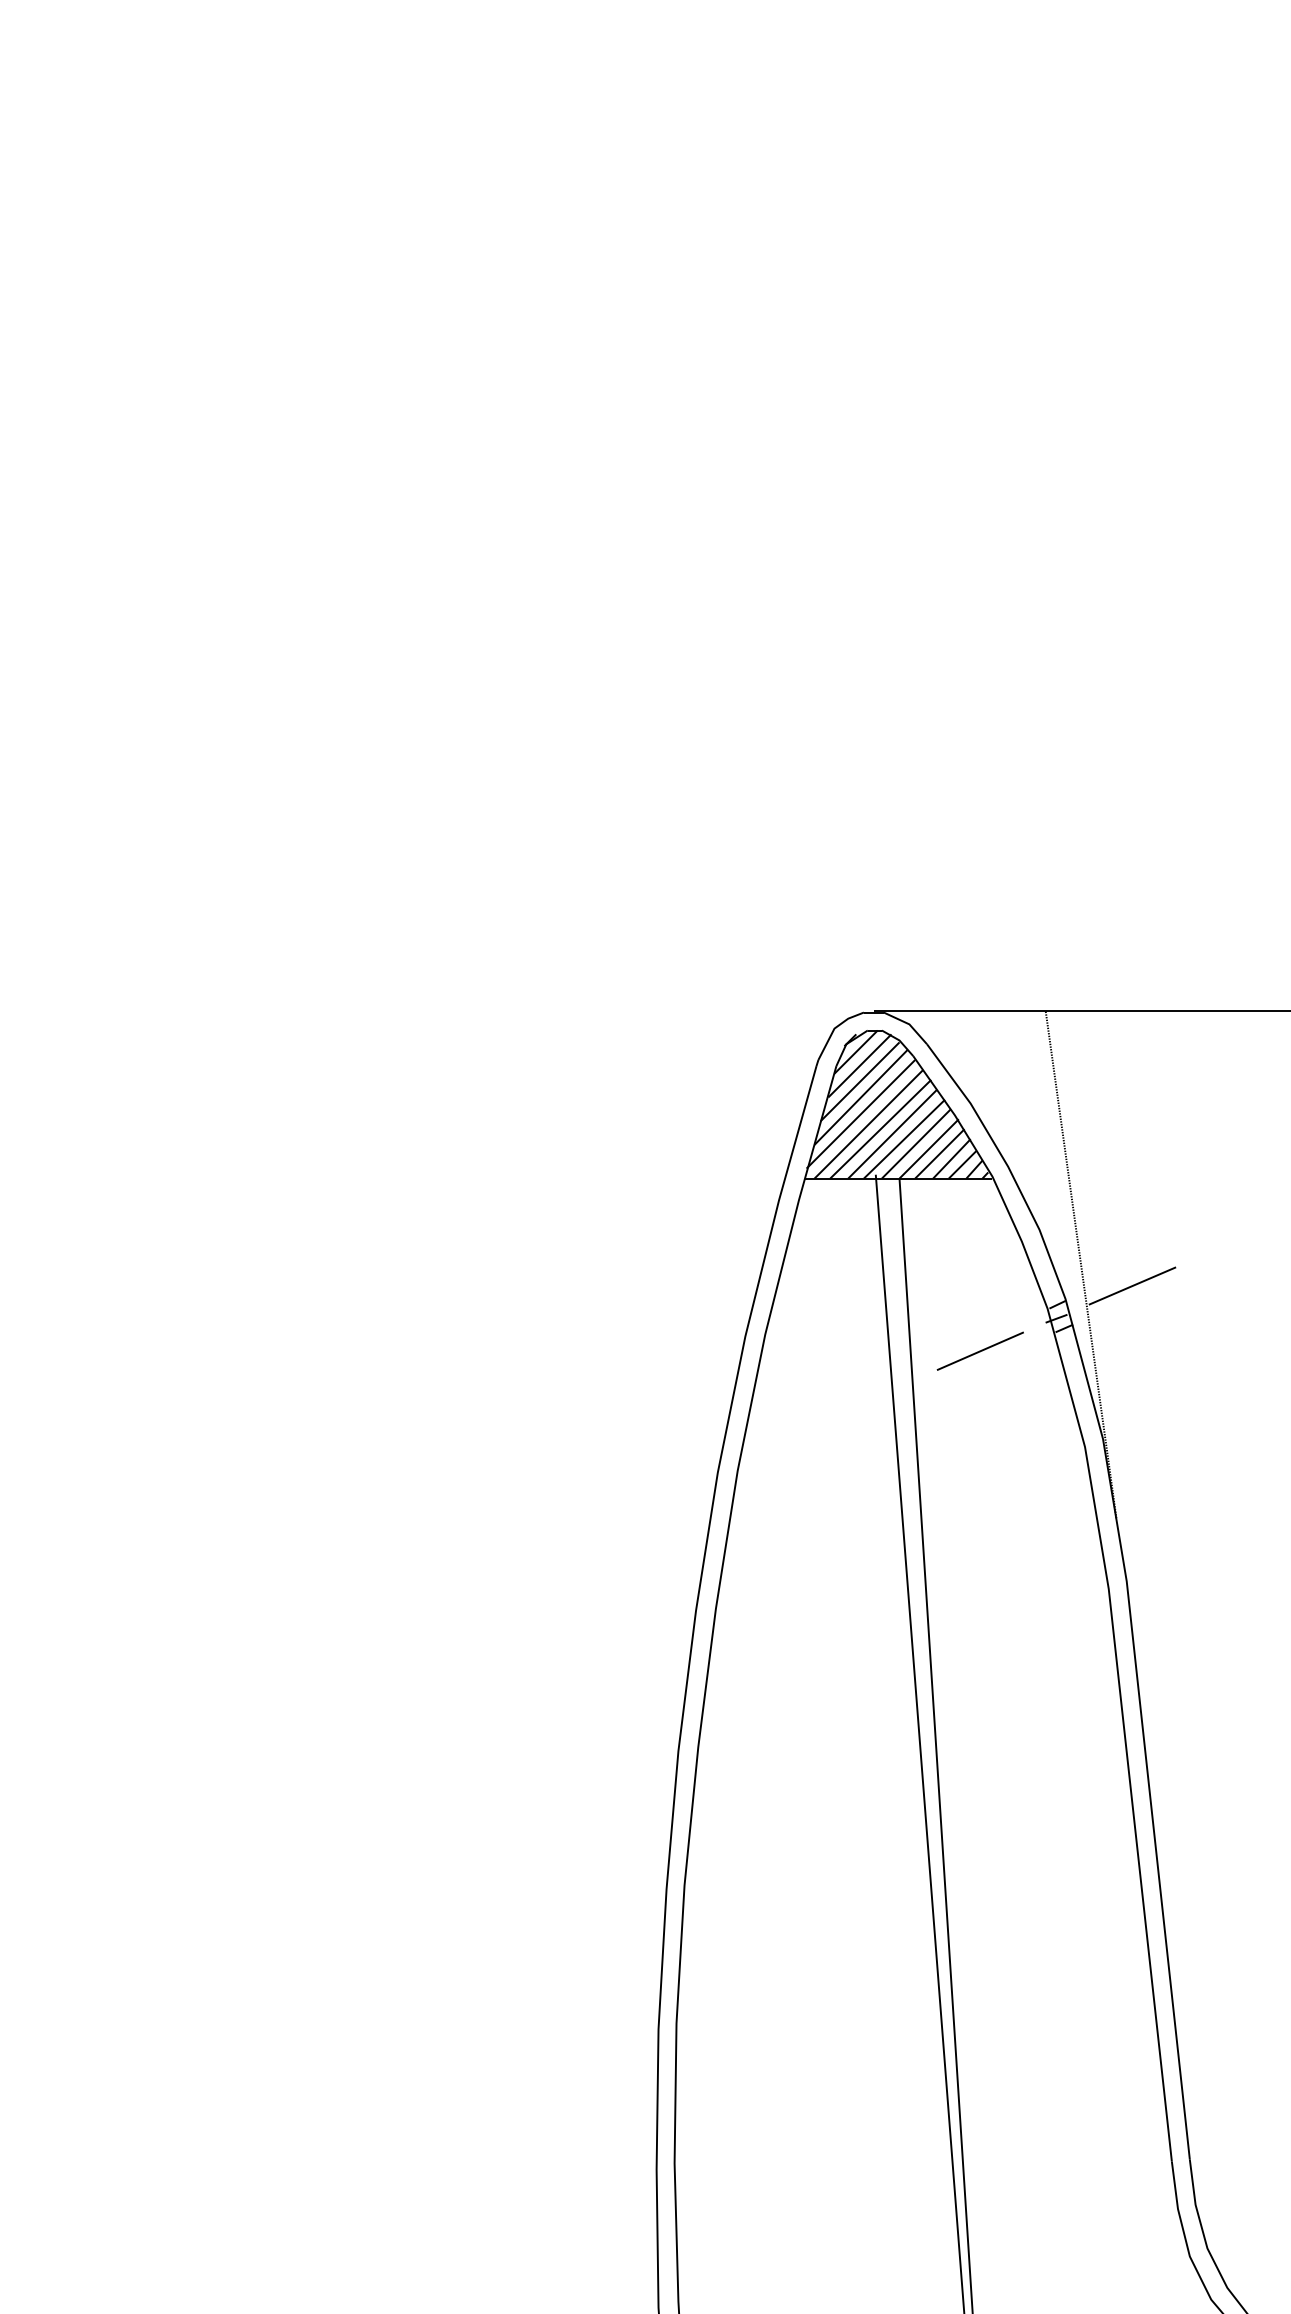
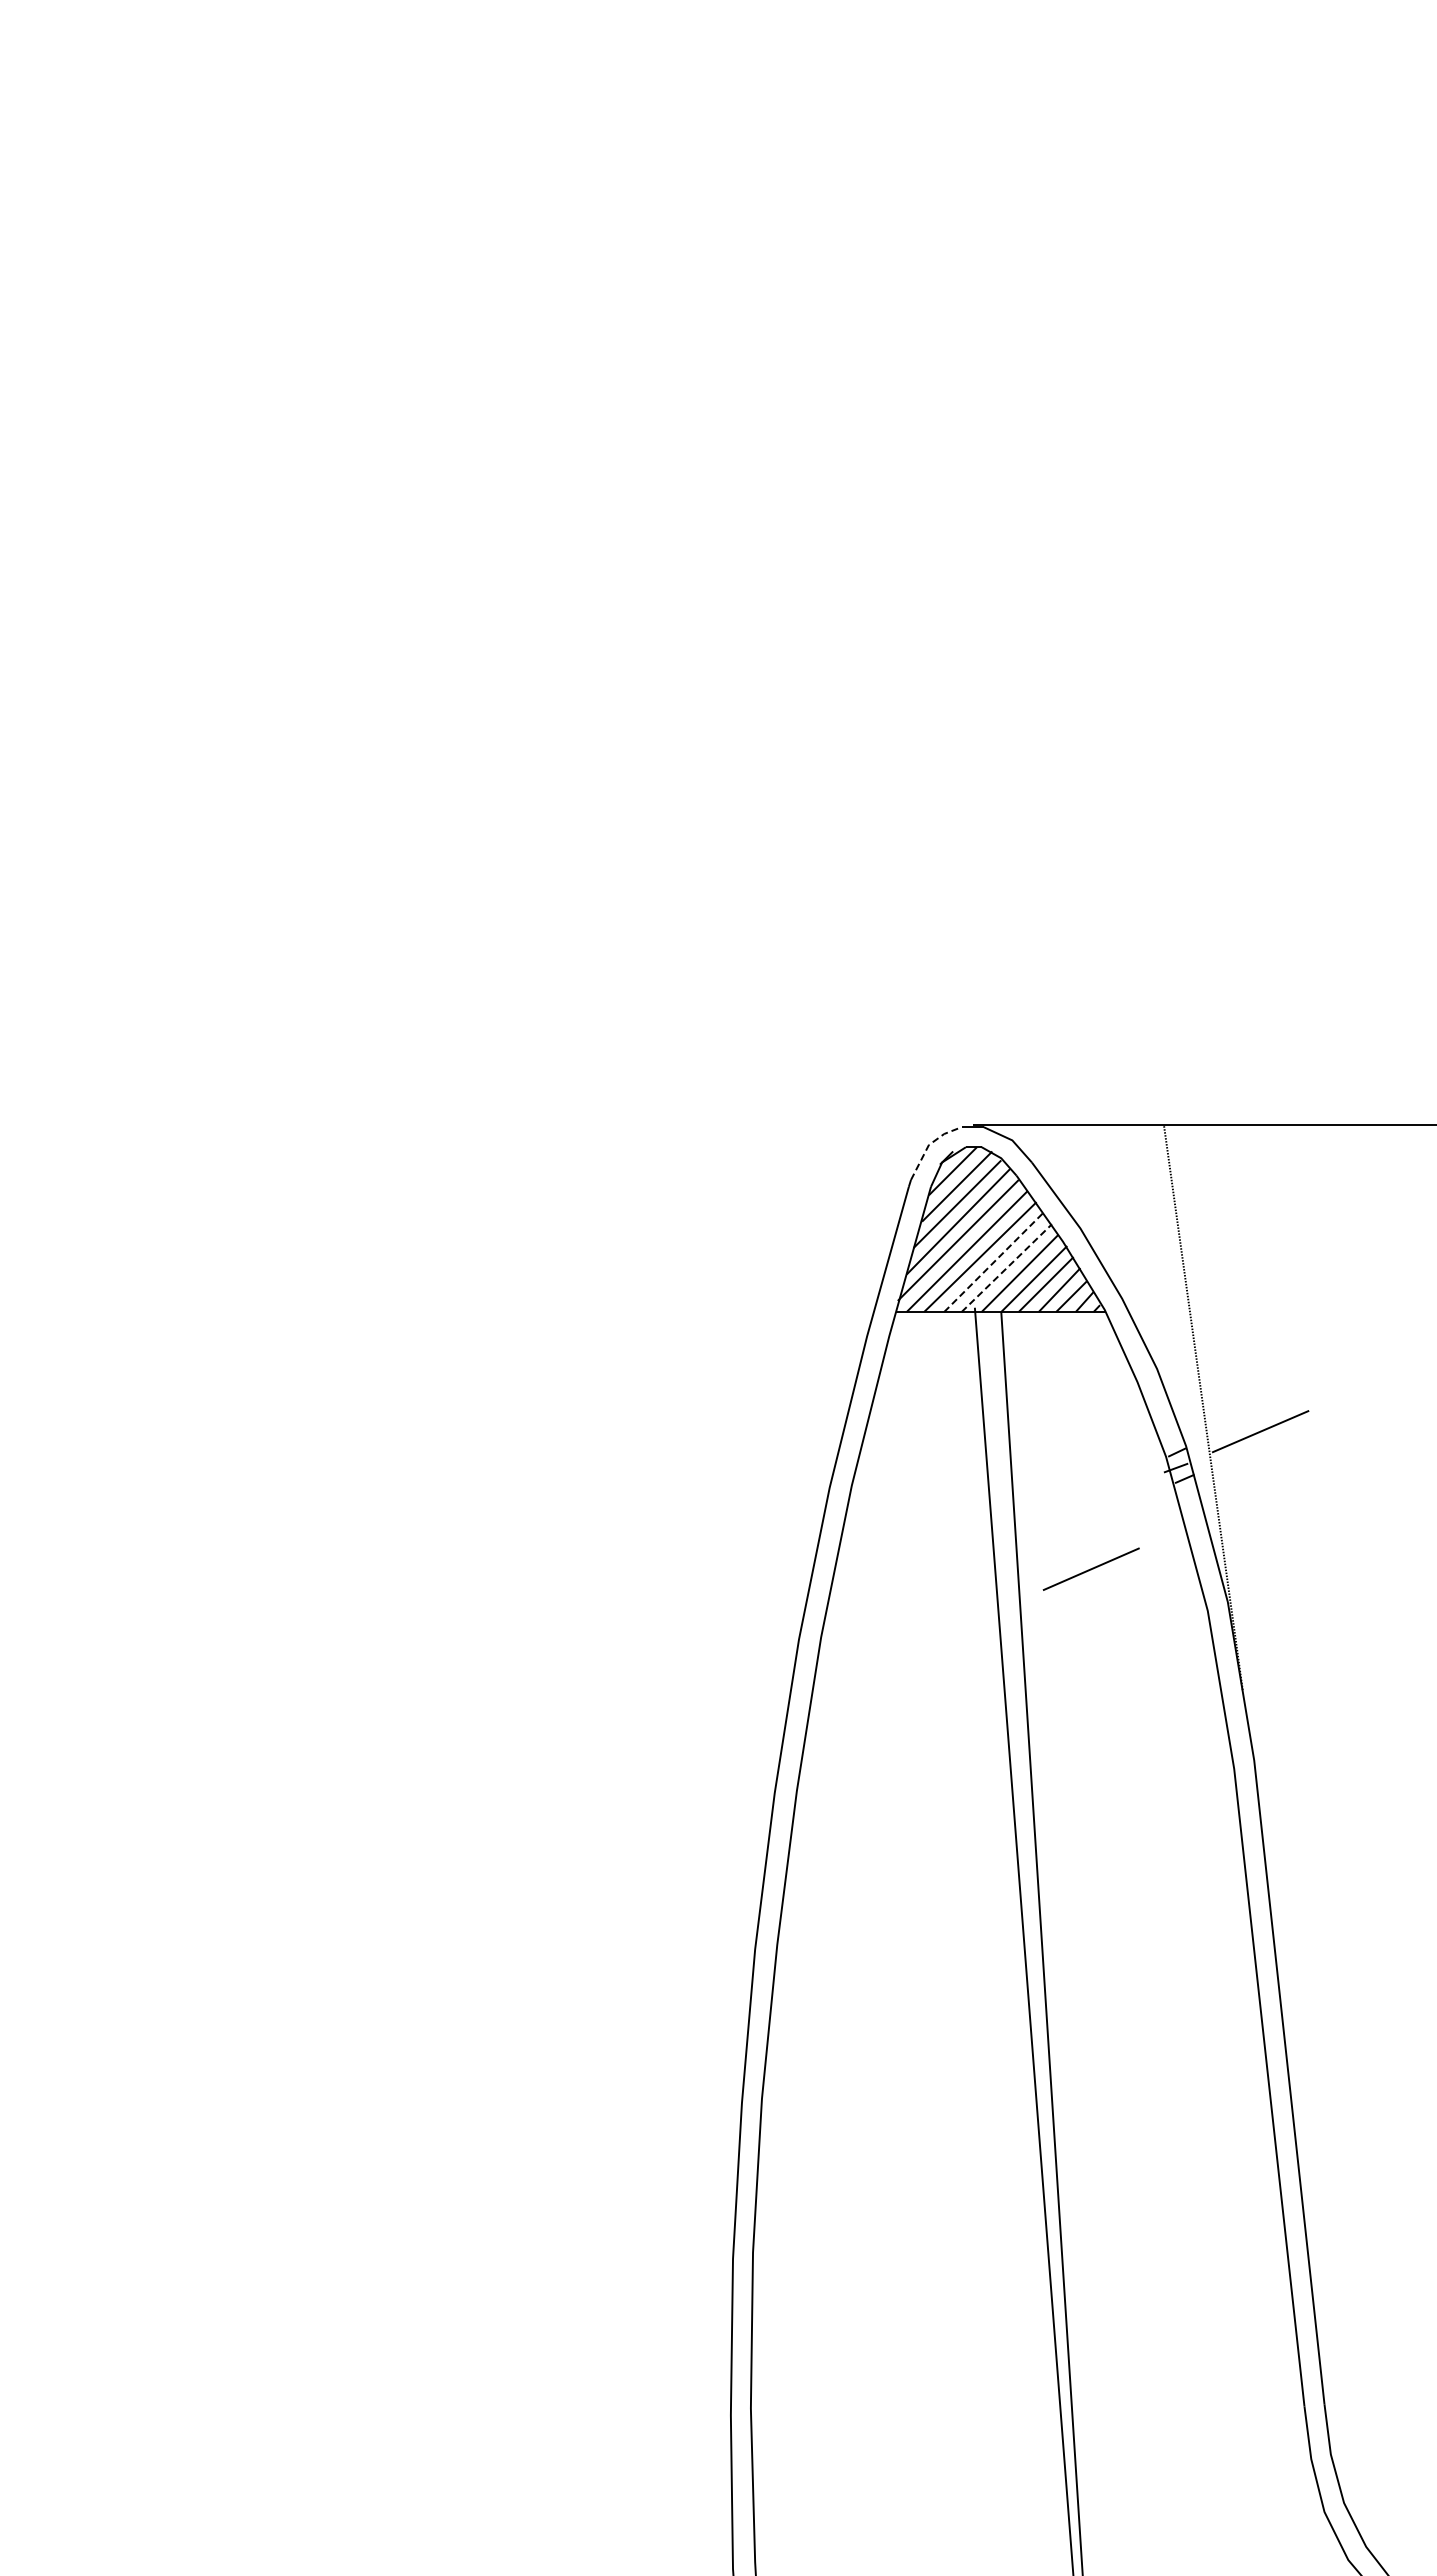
line: (834, 1028) -> (928, 1145), solid -> dashed
line: (892, 1134) -> (993, 1262), solid -> dashed
line: (904, 1139) -> (1006, 1268), solid -> dashed
line: (979, 1350) -> (1090, 1568), moved

